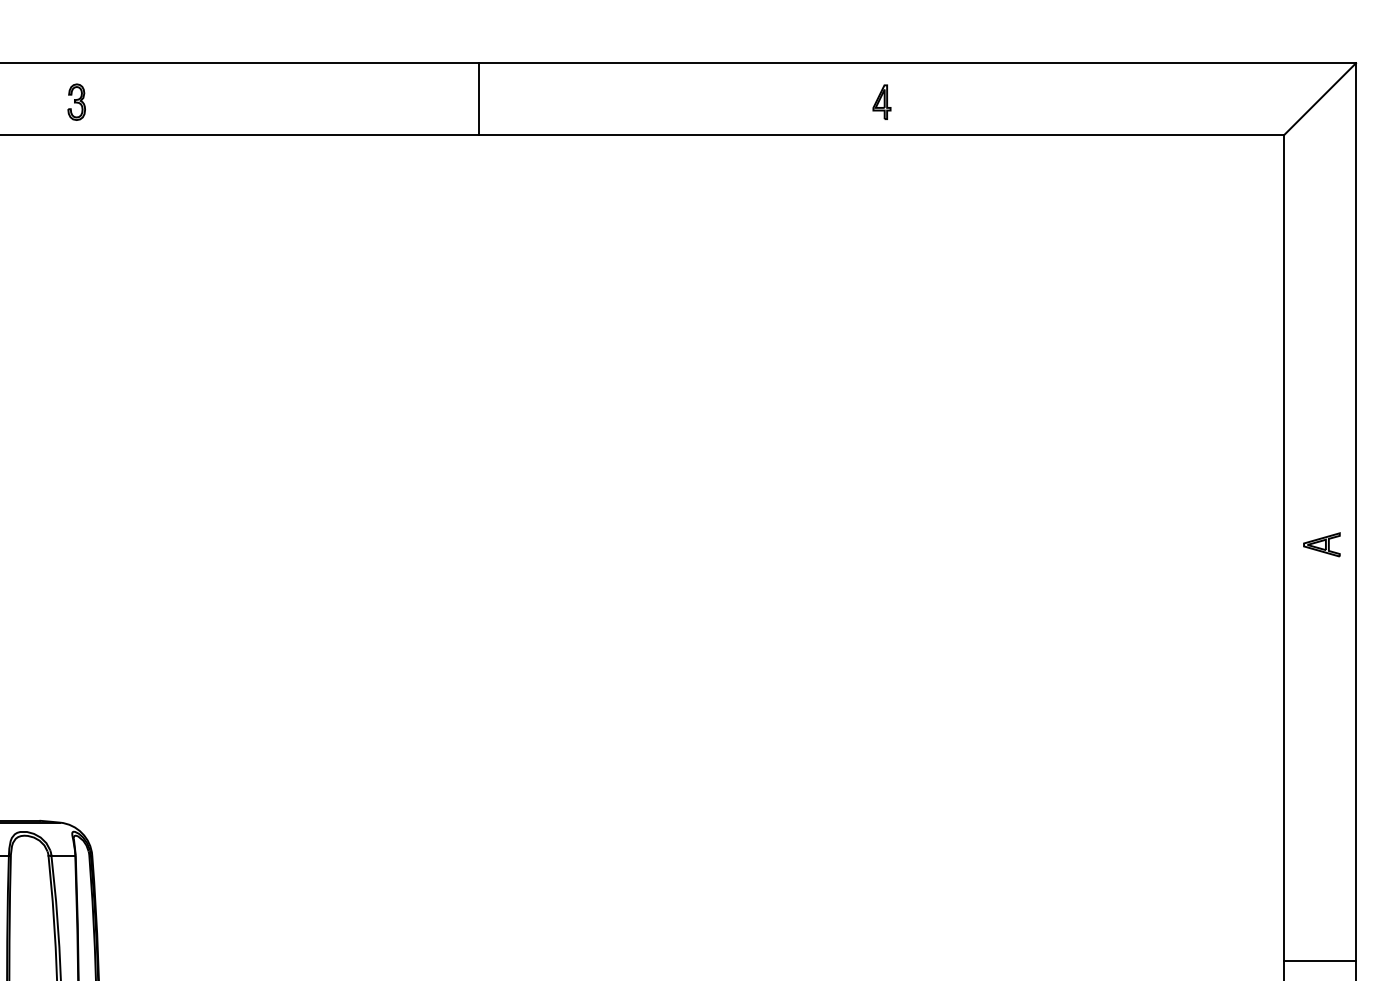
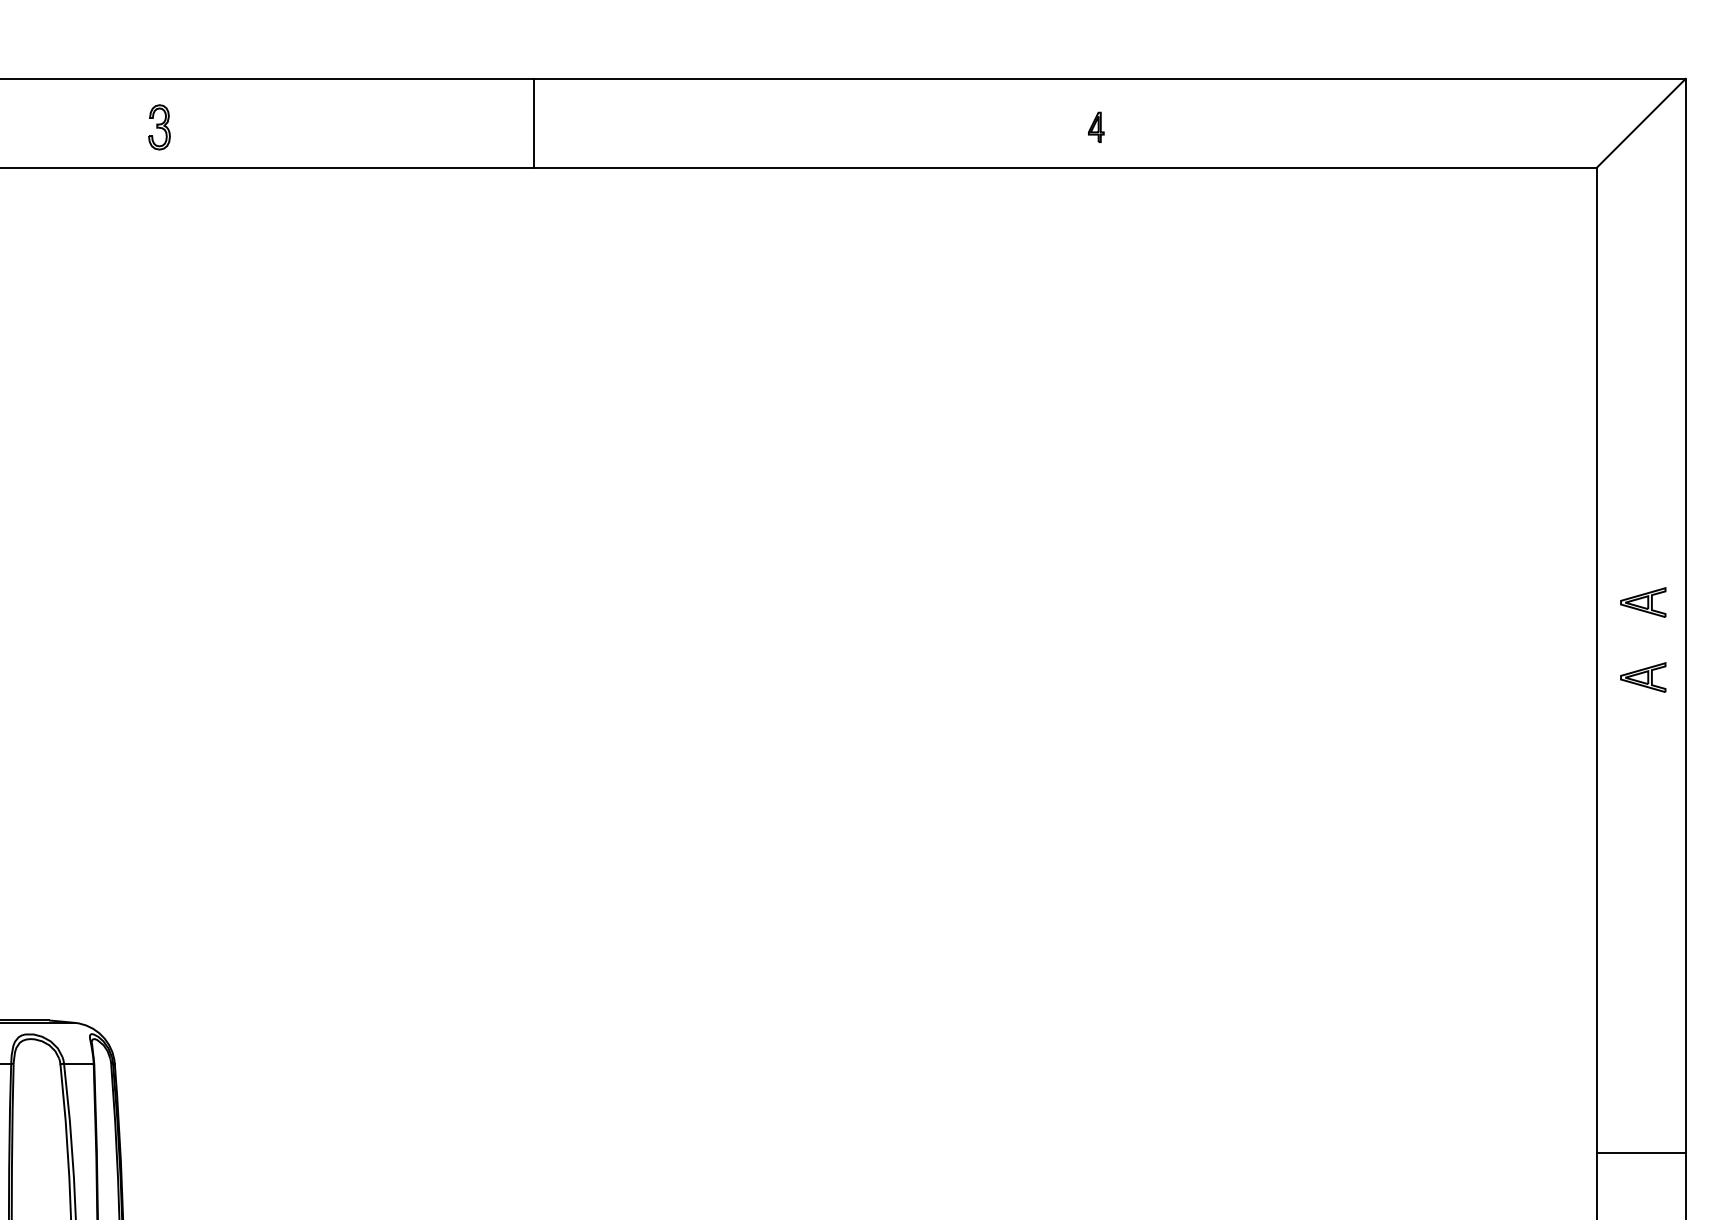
line: (479, 98) -> (534, 122), moved
part: (76, 102) -> (159, 127), moved
part: (881, 102) -> (1095, 127), size x0.7
part: (1322, 484) -> (1643, 602), added
line: (1319, 960) -> (1640, 1152), moved

